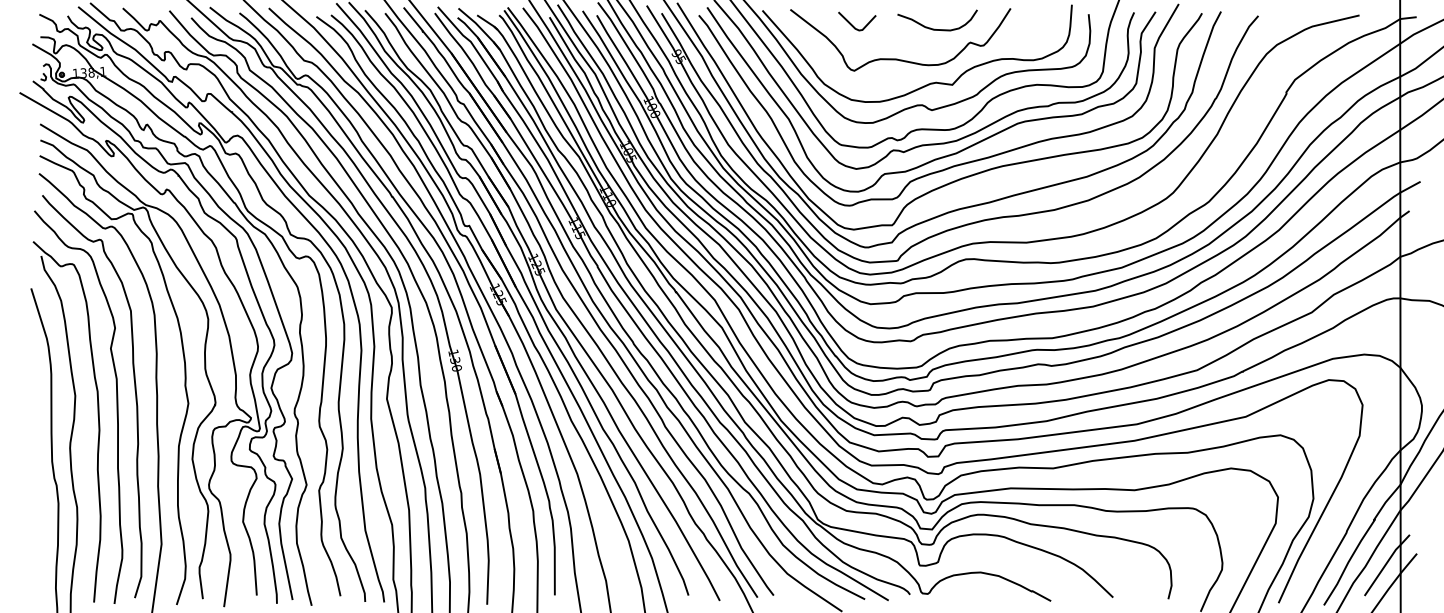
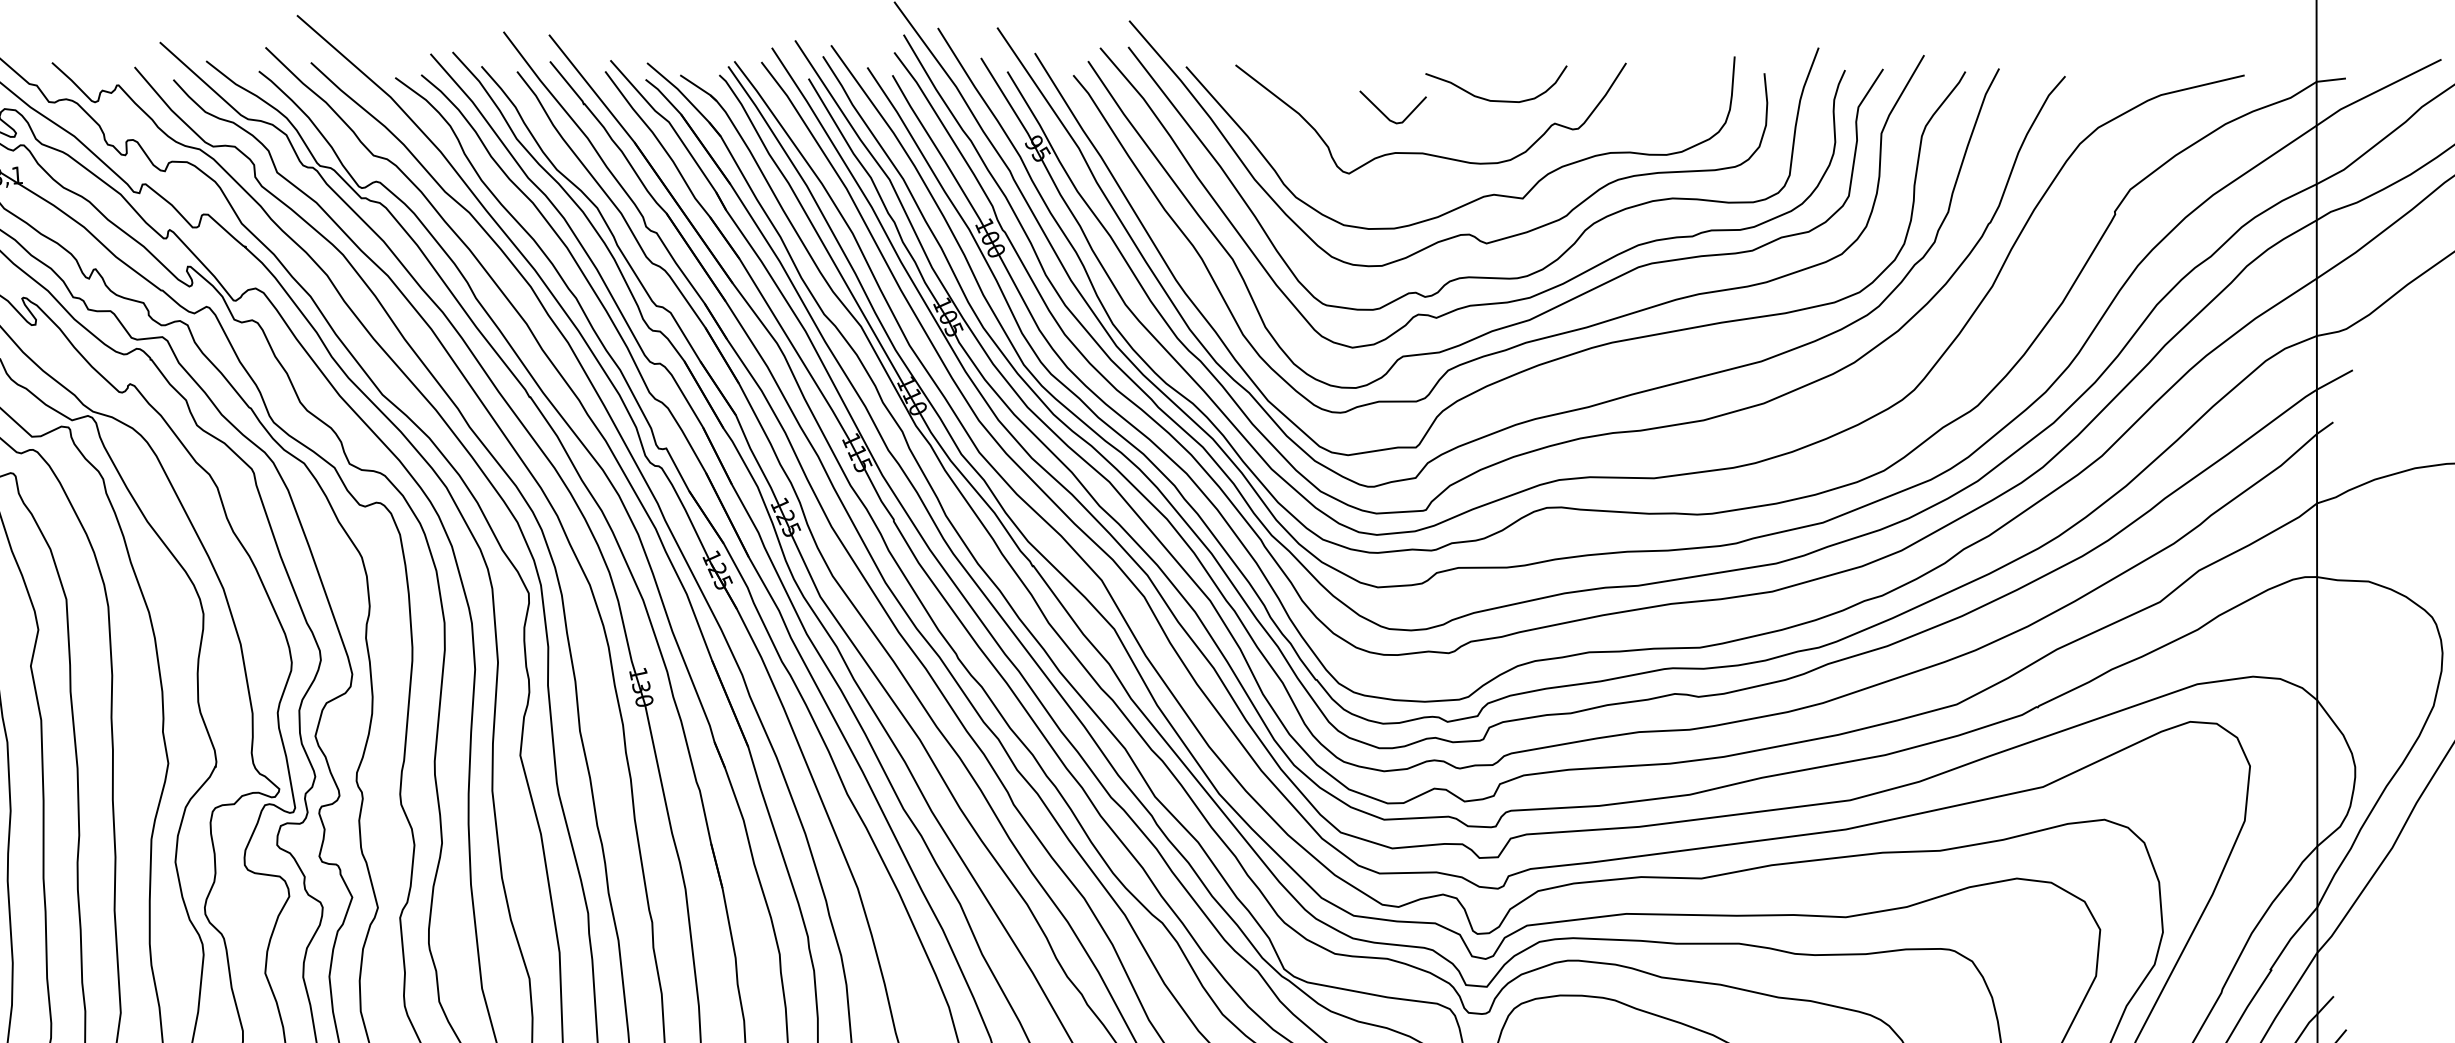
line: (853, 25) -> (1386, 114), moved

